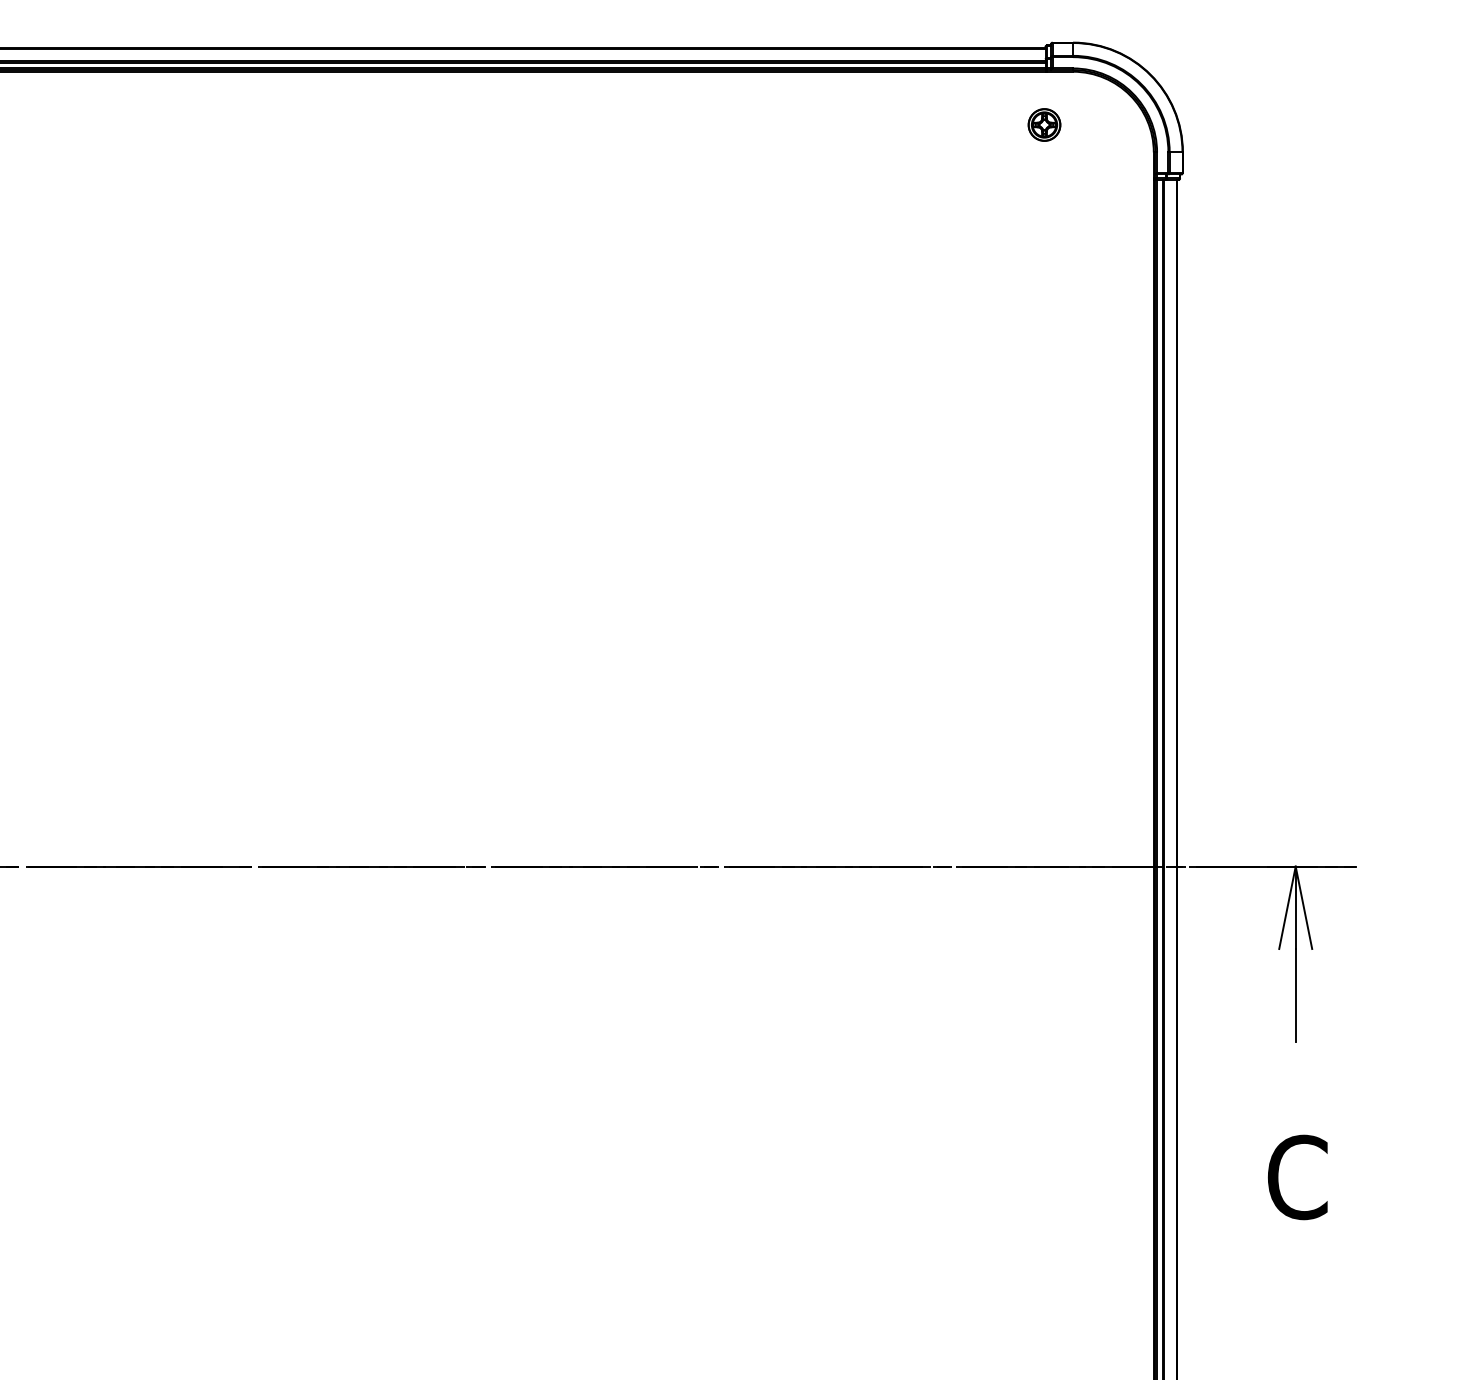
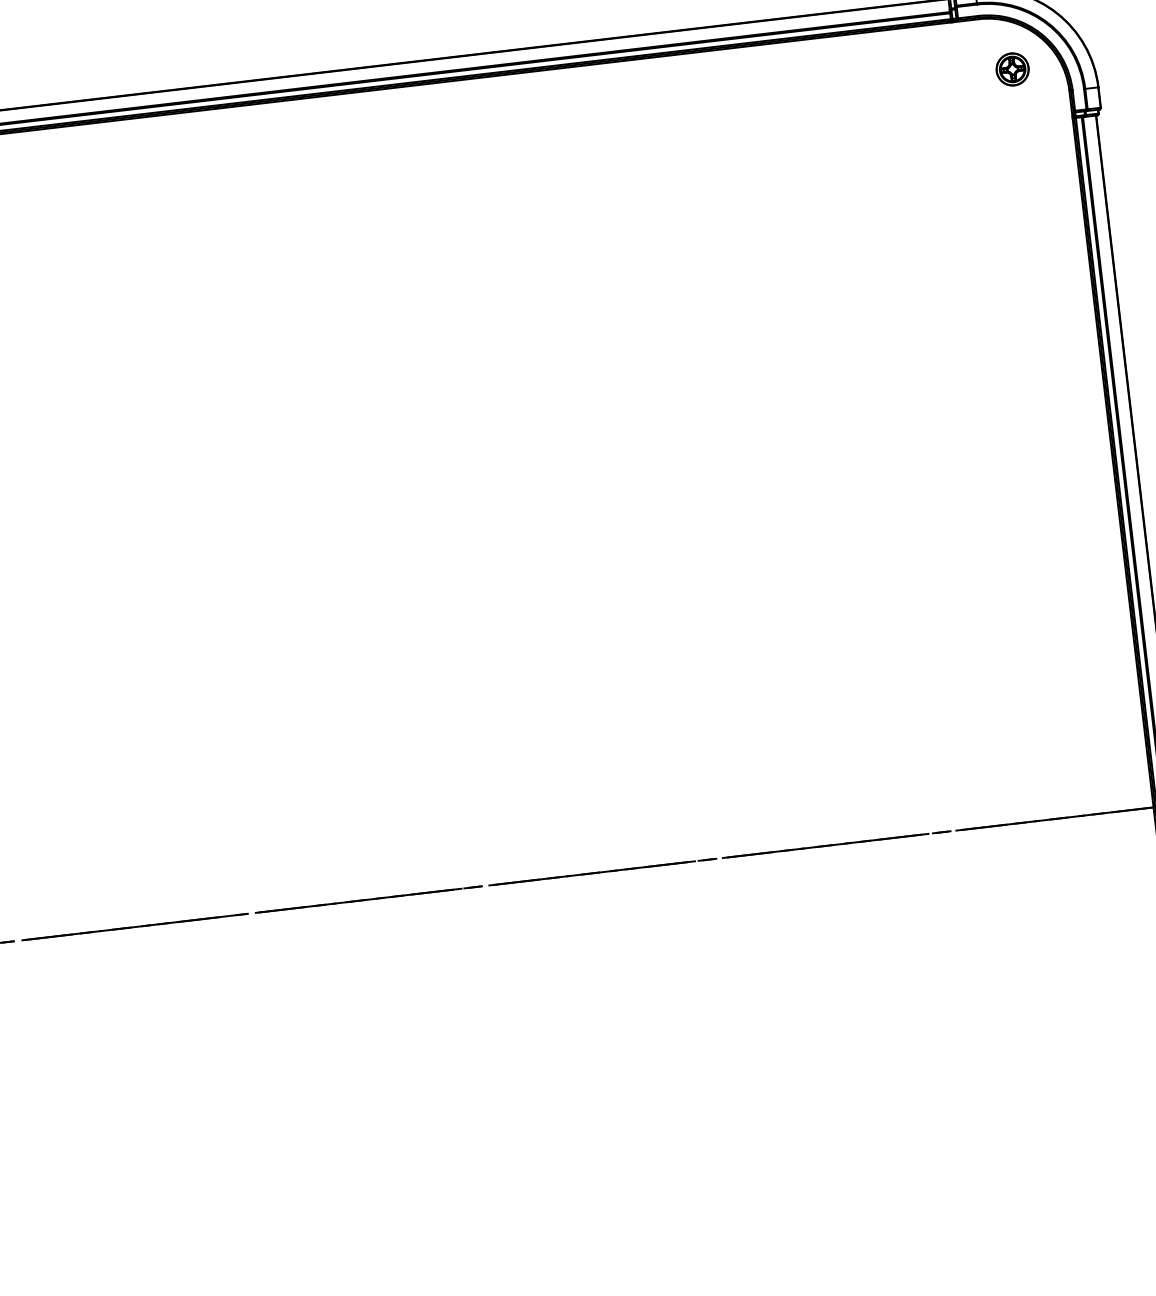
part: (1044, 124) -> (1012, 68), moved

